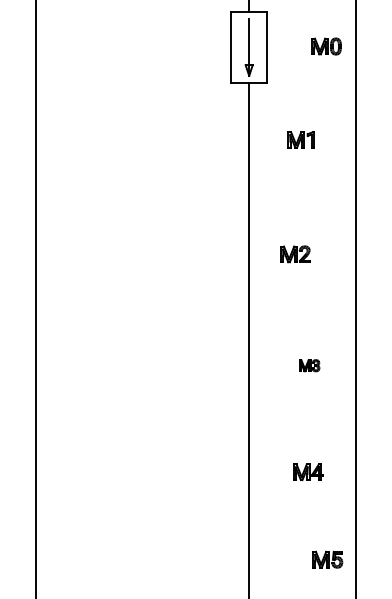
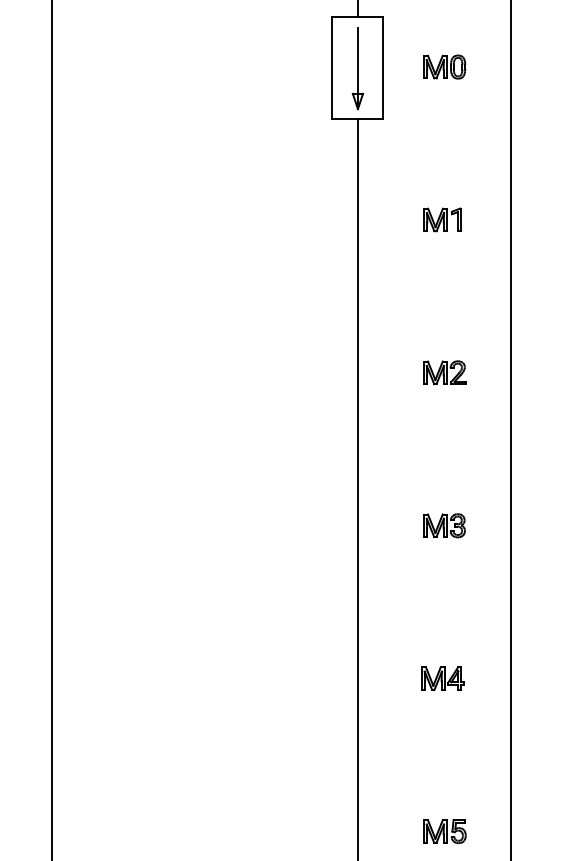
part: (326, 46) -> (444, 67), moved
part: (300, 139) -> (441, 219), moved
part: (295, 254) -> (444, 373), moved
part: (309, 365) -> (444, 525), size x1.43
part: (327, 559) -> (444, 831), moved

